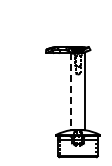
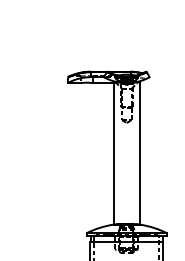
line: (70, 91) -> (112, 153), dashed -> solid

